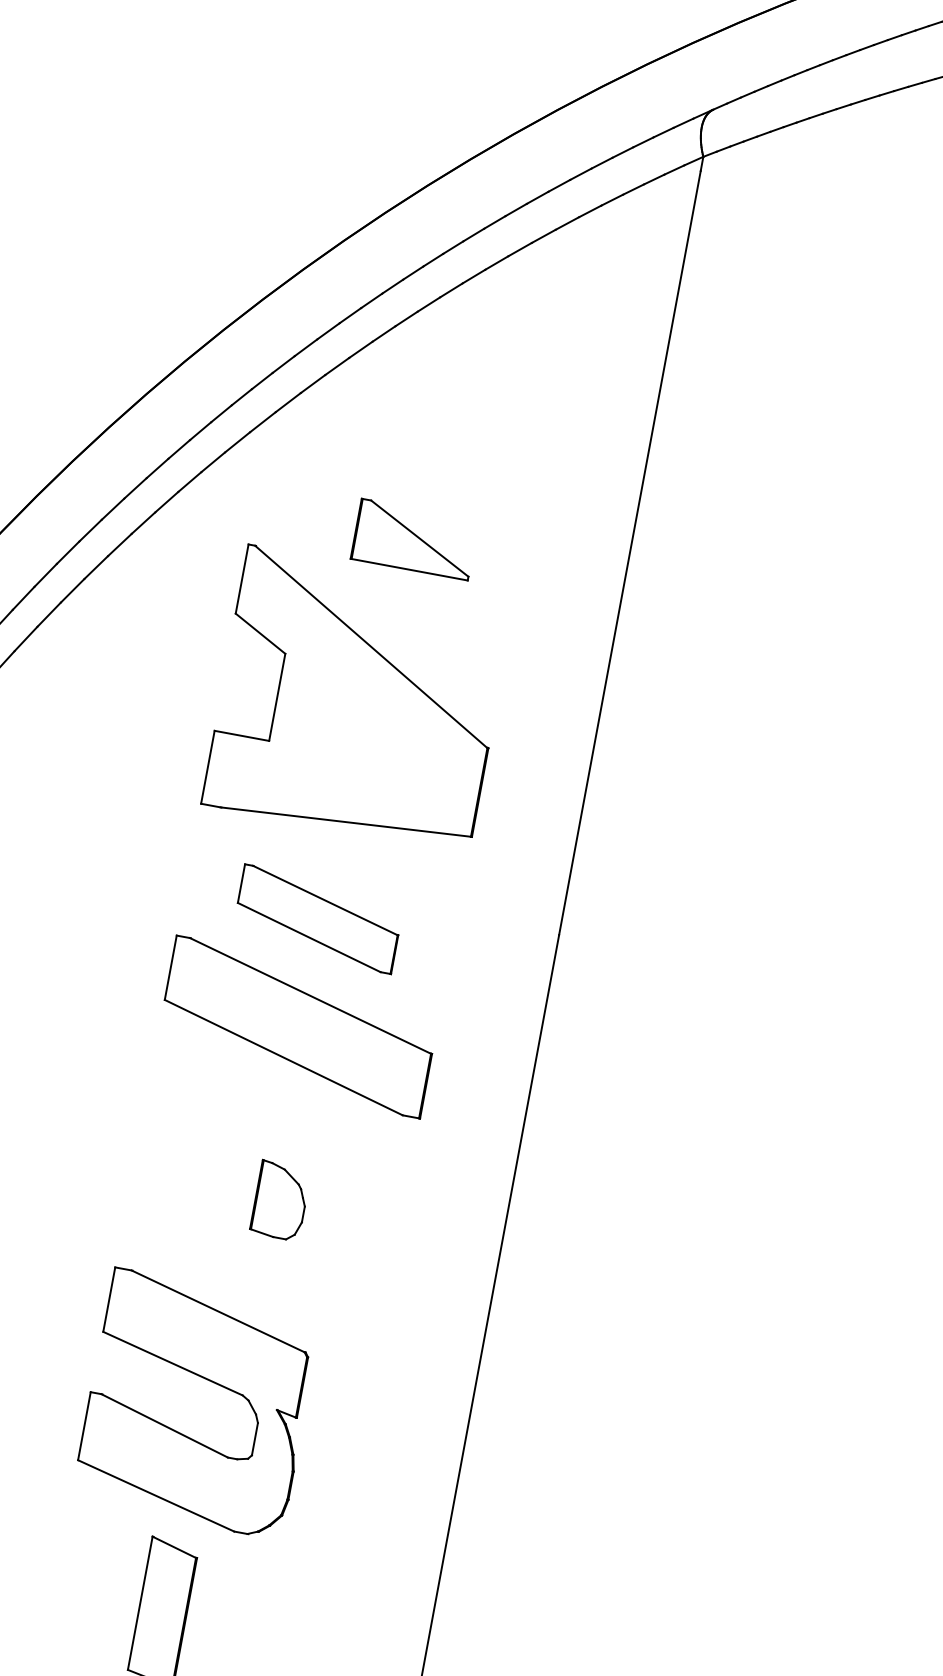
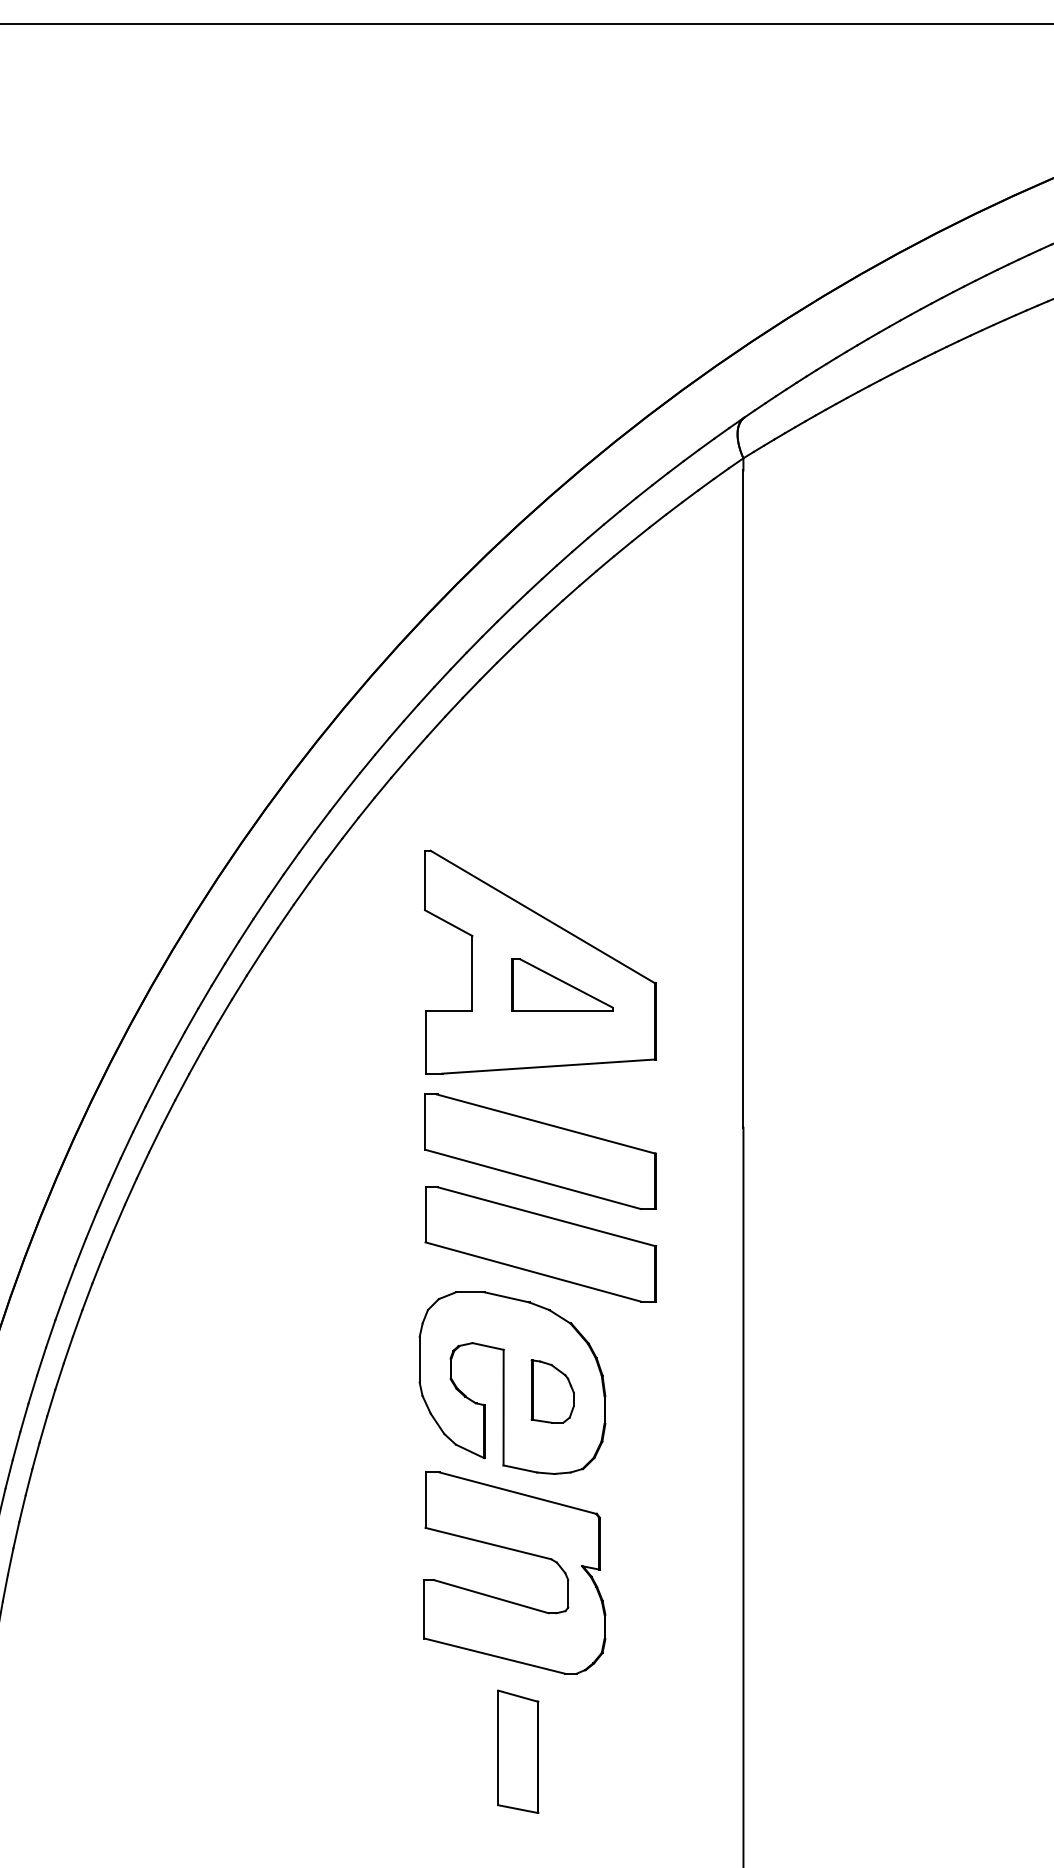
part: (414, 538) -> (562, 984), moved
part: (318, 919) -> (540, 1151), size x1.67
part: (235, 1181) -> (512, 1382), added

